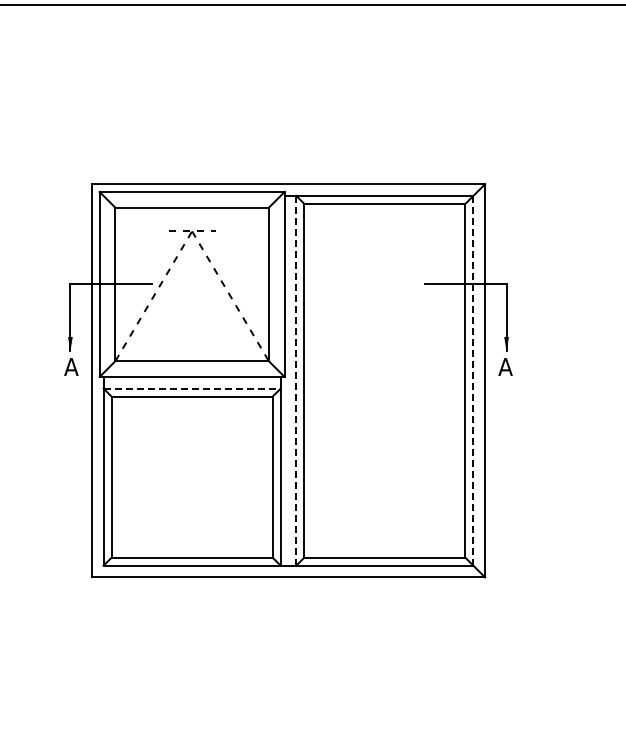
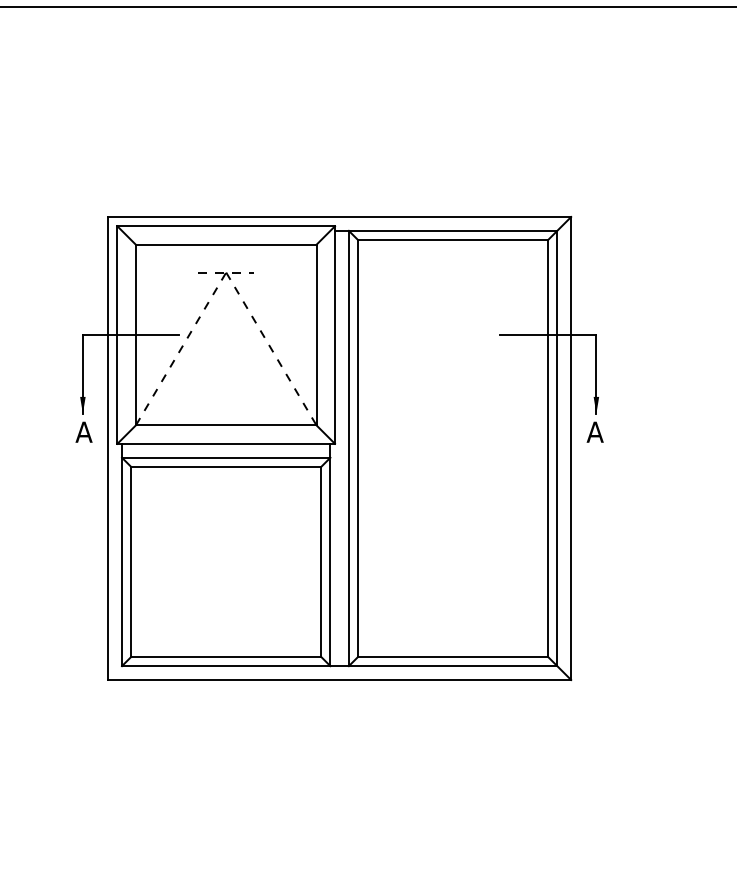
line: (296, 380) -> (349, 448), dashed -> solid
line: (473, 380) -> (557, 448), dashed -> solid
line: (192, 388) -> (226, 457), dashed -> solid

